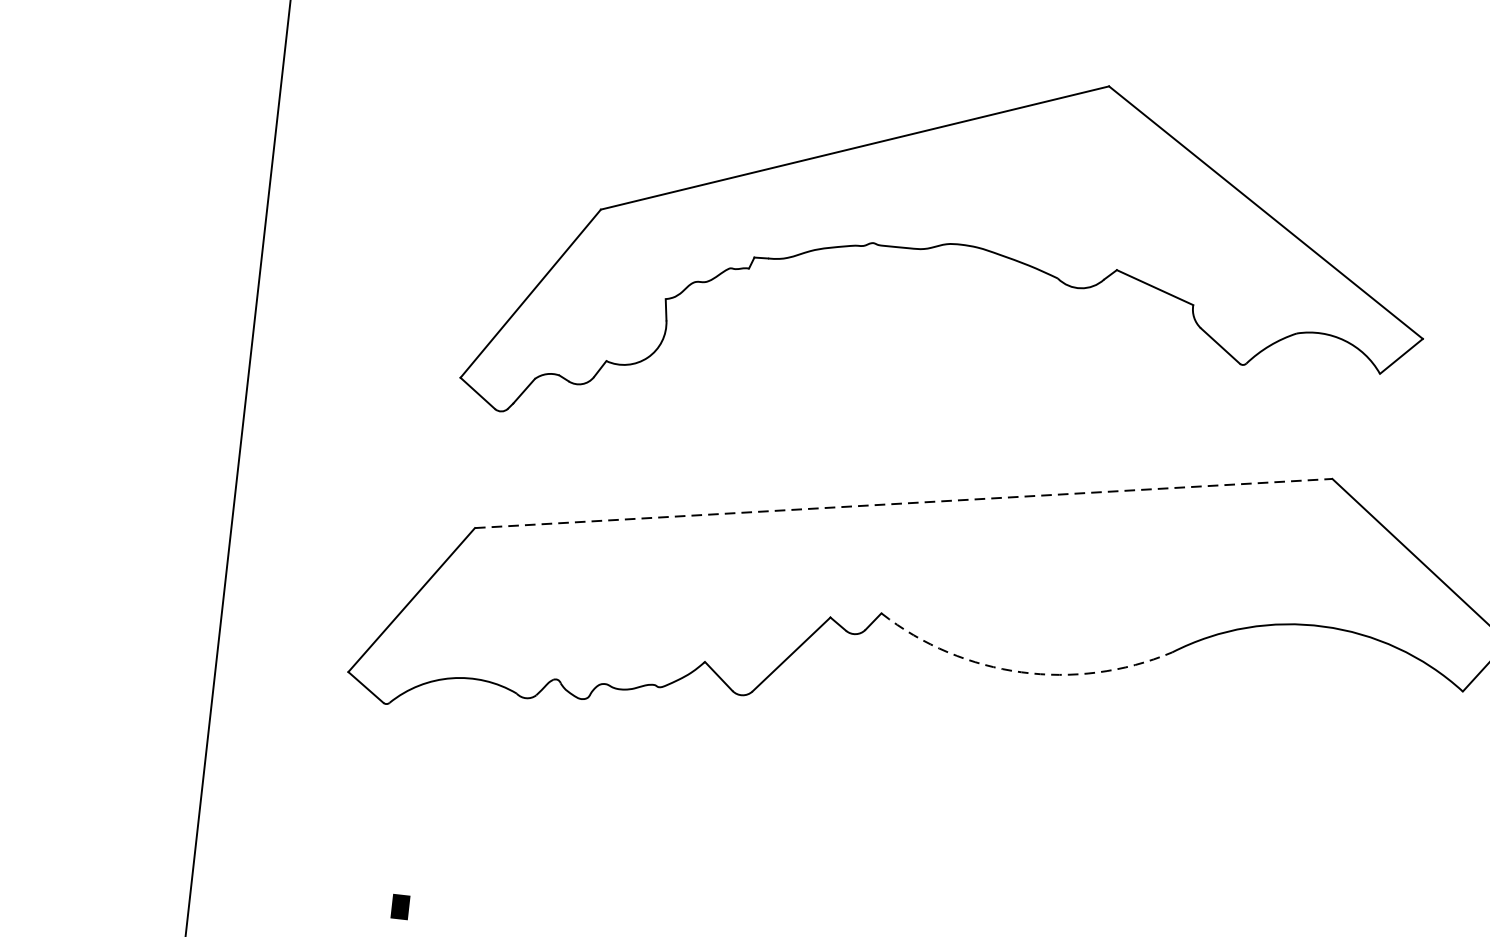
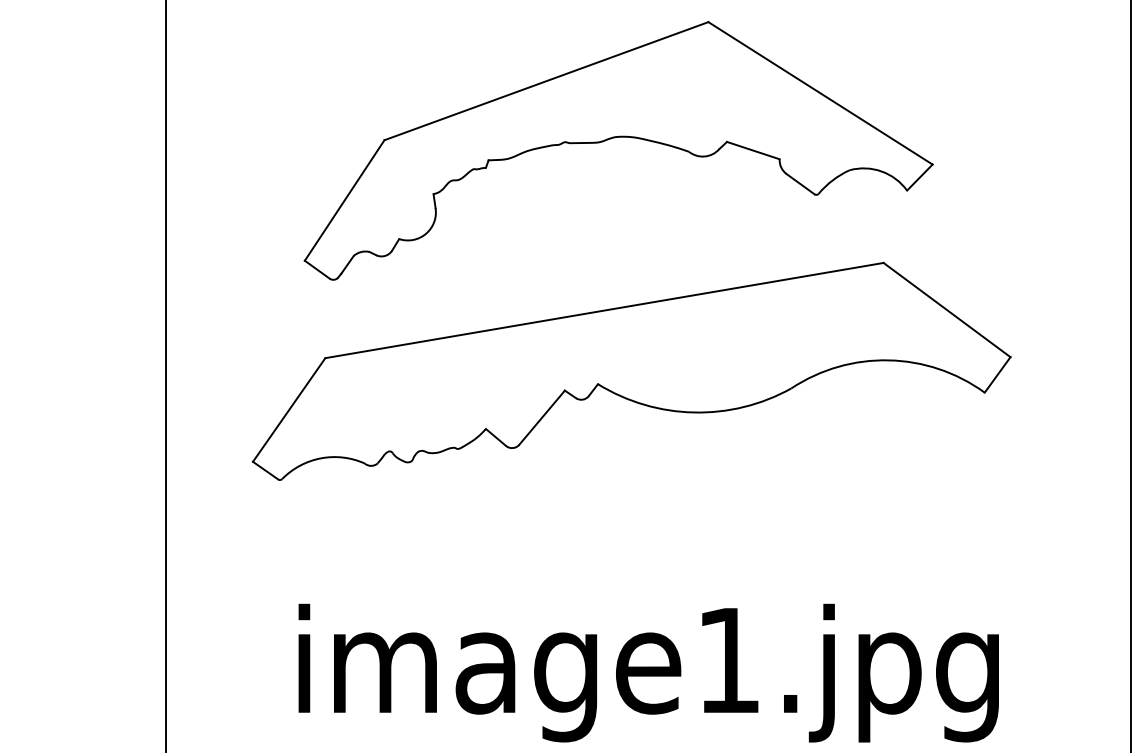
line: (903, 503) -> (604, 310), dashed -> solid
arc: (1022, 672) -> (694, 412), dashed -> solid

